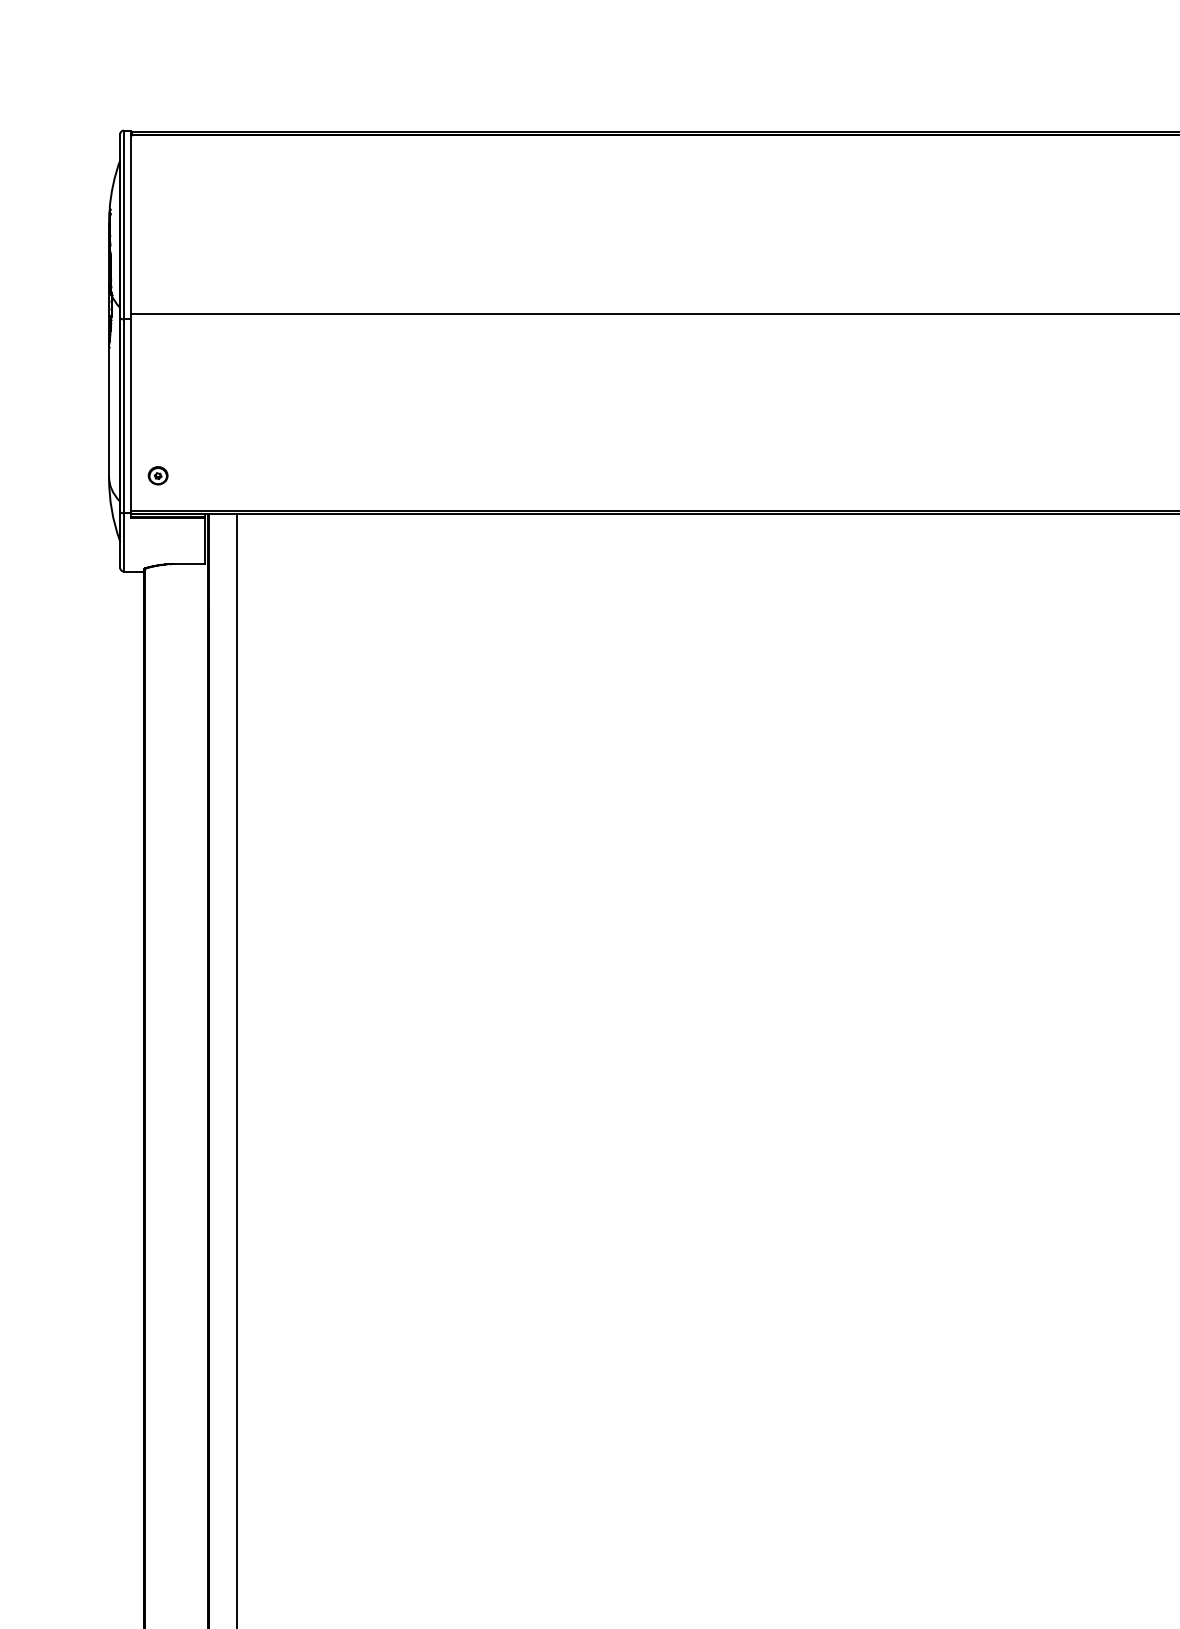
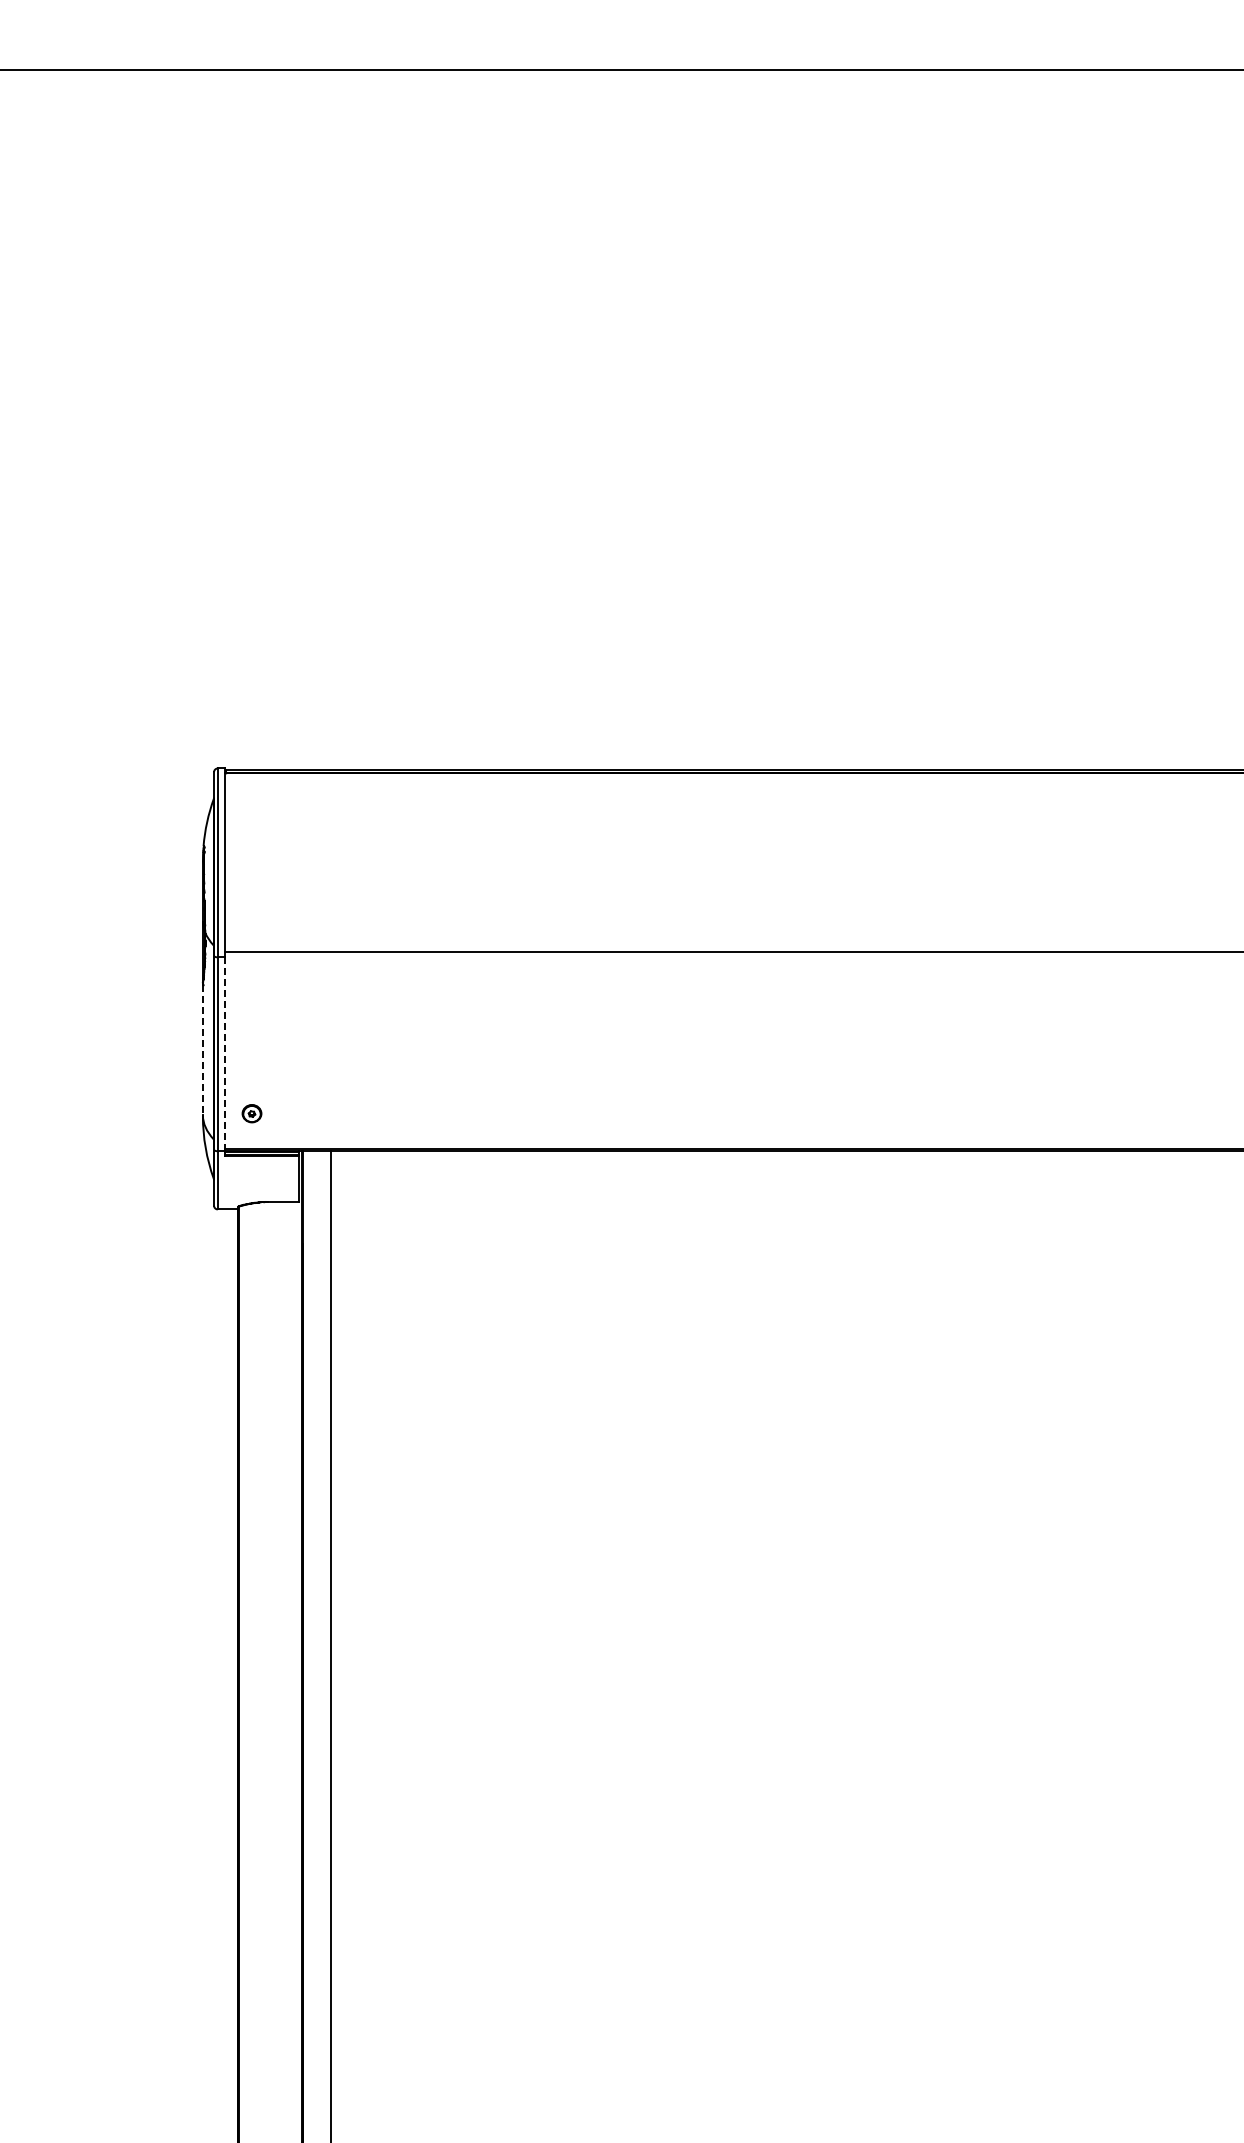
line: (108, 412) -> (202, 1050), solid -> dashed
line: (131, 416) -> (225, 1054), solid -> dashed

